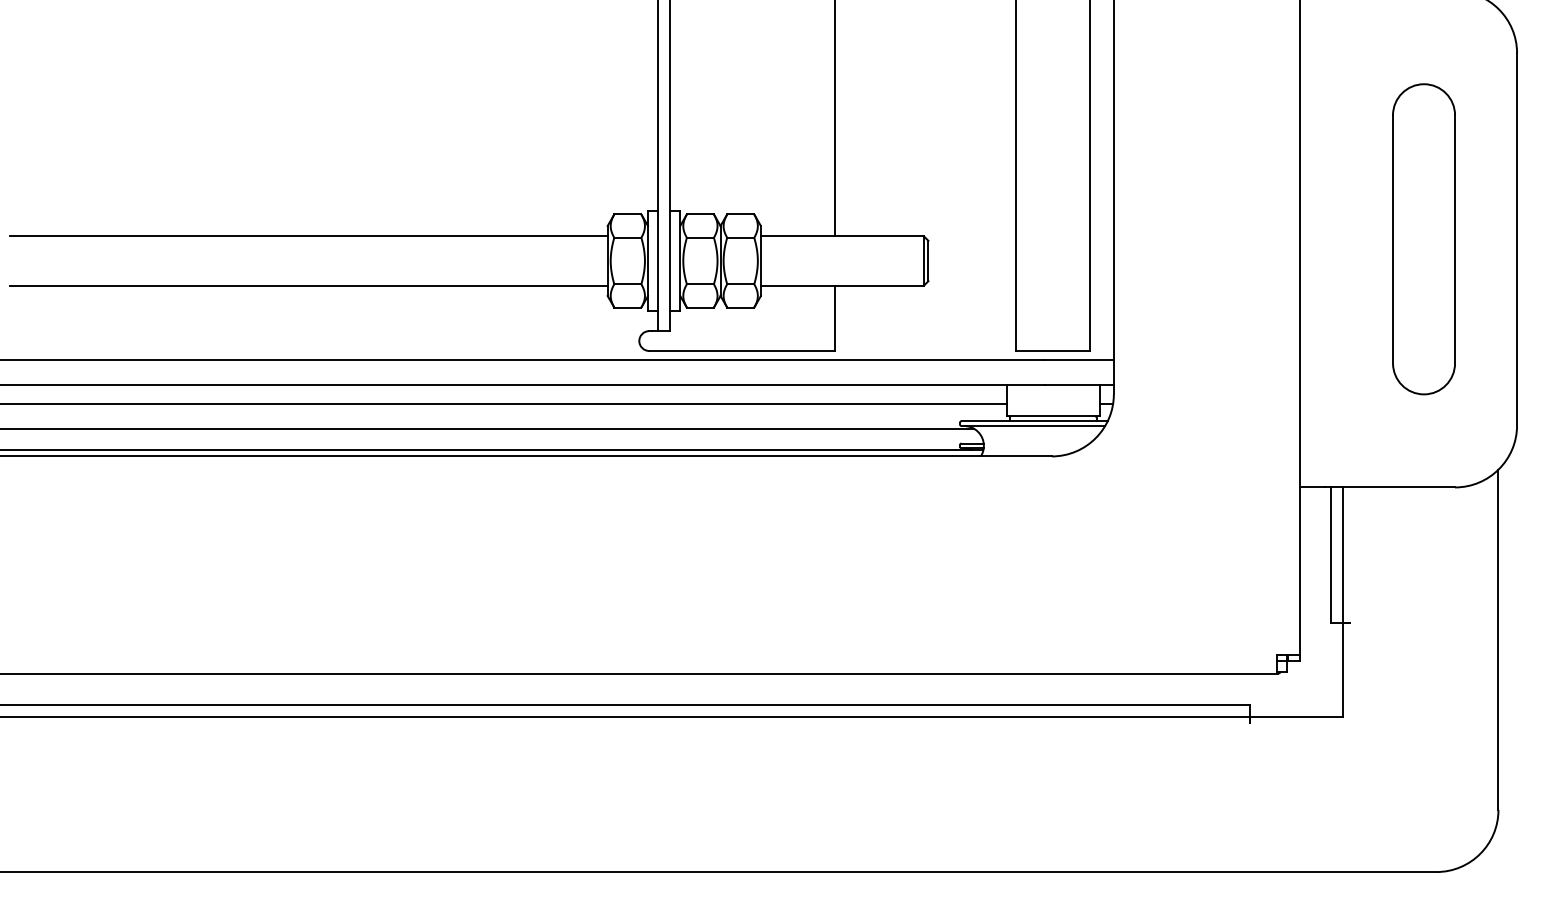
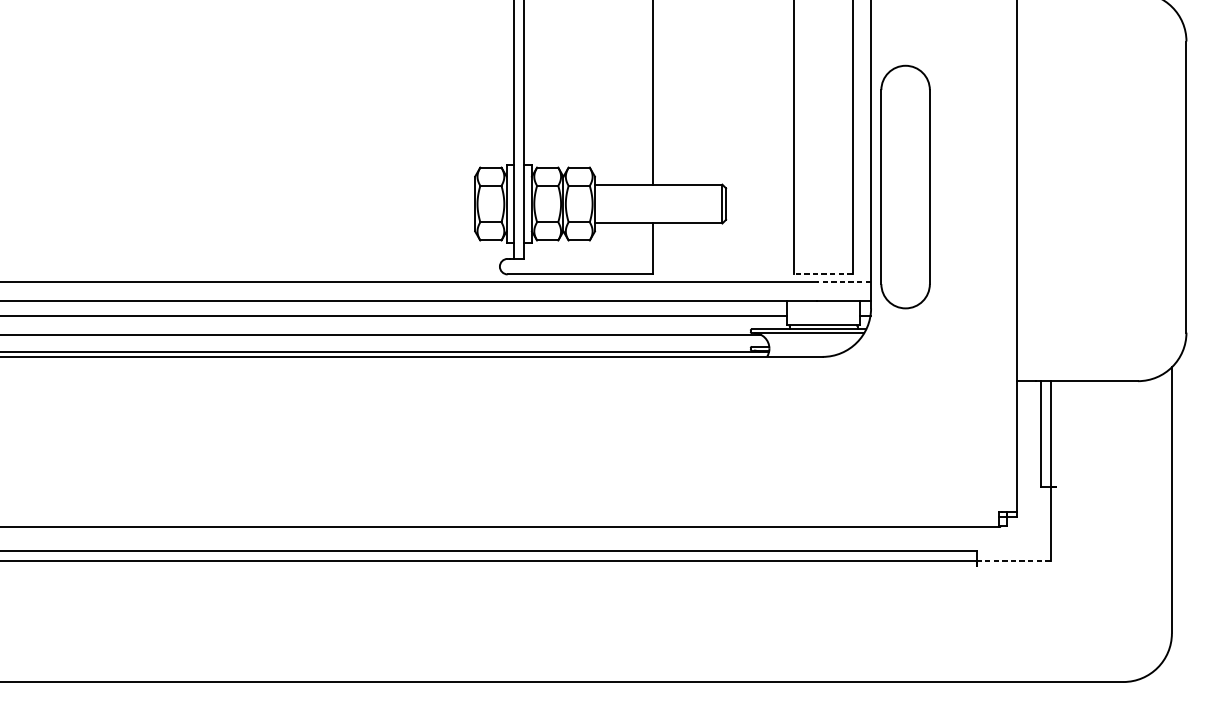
line: (308, 236) -> (241, 184), removed
part: (1423, 239) -> (905, 187), moved
line: (308, 285) -> (241, 223), removed
line: (1052, 350) -> (823, 274), solid -> dashed
line: (1079, 360) -> (844, 281), solid -> dashed
line: (1296, 716) -> (1013, 560), solid -> dashed

